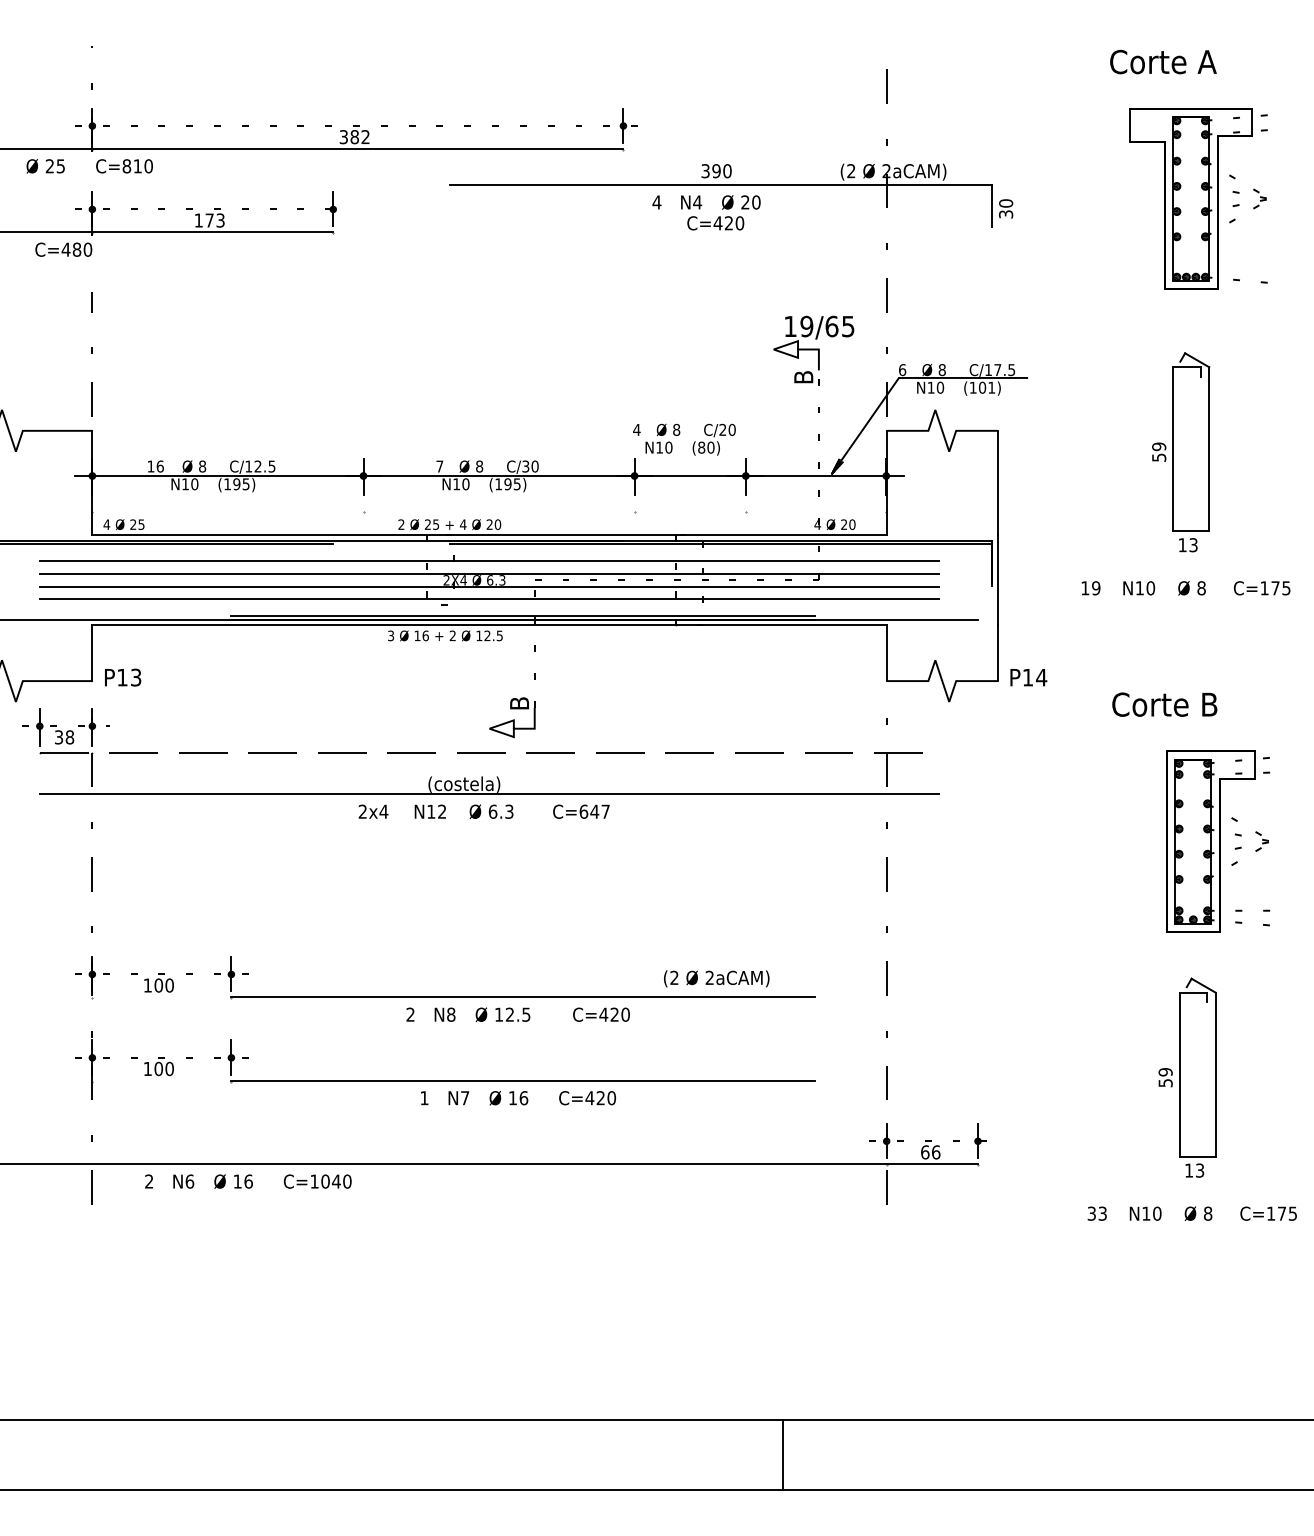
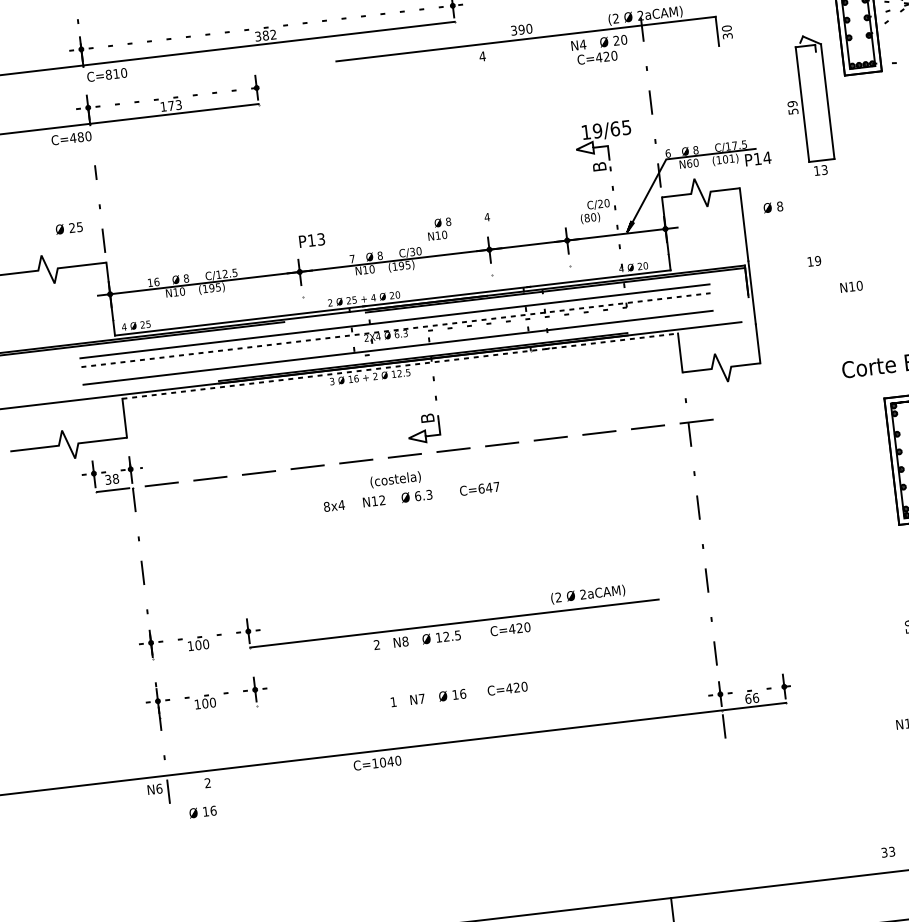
text: (45, 166) -> (69, 228), moved
text: (720, 212) -> (599, 49), moved
text: (930, 387) -> (689, 163), N10 -> N60
text: (662, 438) -> (439, 228), moved
text: (713, 439) -> (594, 211), moved
part: (1173, 452) -> (803, 106), moved
line: (489, 574) -> (396, 330), solid -> dashed
line: (489, 586) -> (397, 338), removed
text: (1090, 588) -> (814, 261), moved
text: (1191, 588) -> (773, 207), moved
line: (490, 625) -> (400, 366), solid -> dashed
text: (123, 677) -> (312, 240), moved
text: (1028, 677) -> (758, 158), moved
line: (489, 794) -> (414, 484), removed
text: (362, 811) -> (326, 506), 2x4 -> 8x4
line: (523, 1080) -> (461, 681), removed
text: (183, 1181) -> (154, 789), moved
text: (233, 1181) -> (202, 812), moved
text: (317, 1181) -> (377, 763), moved
text: (1096, 1213) -> (887, 852), moved

